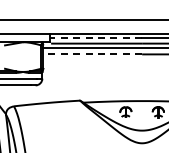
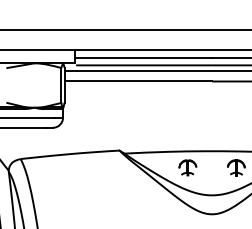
line: (96, 38) -> (143, 57), dashed -> solid
line: (92, 54) -> (137, 81), dashed -> solid

